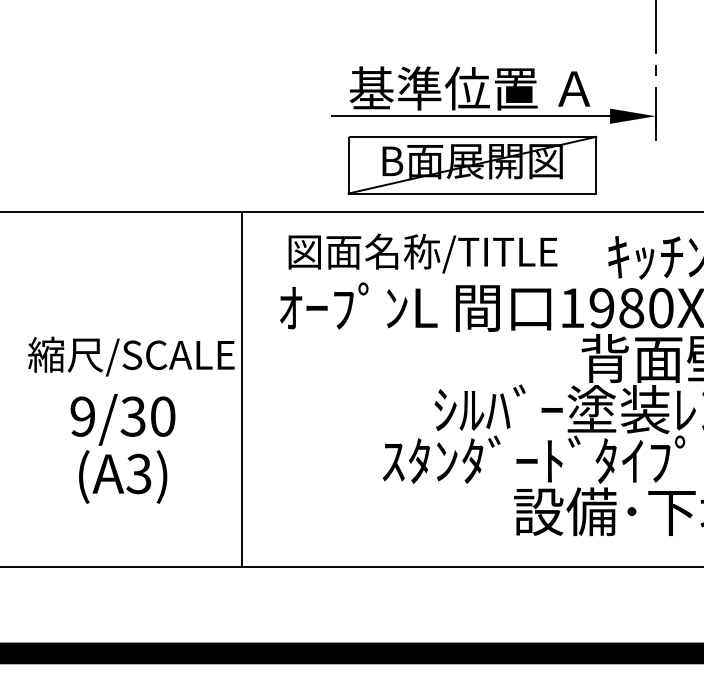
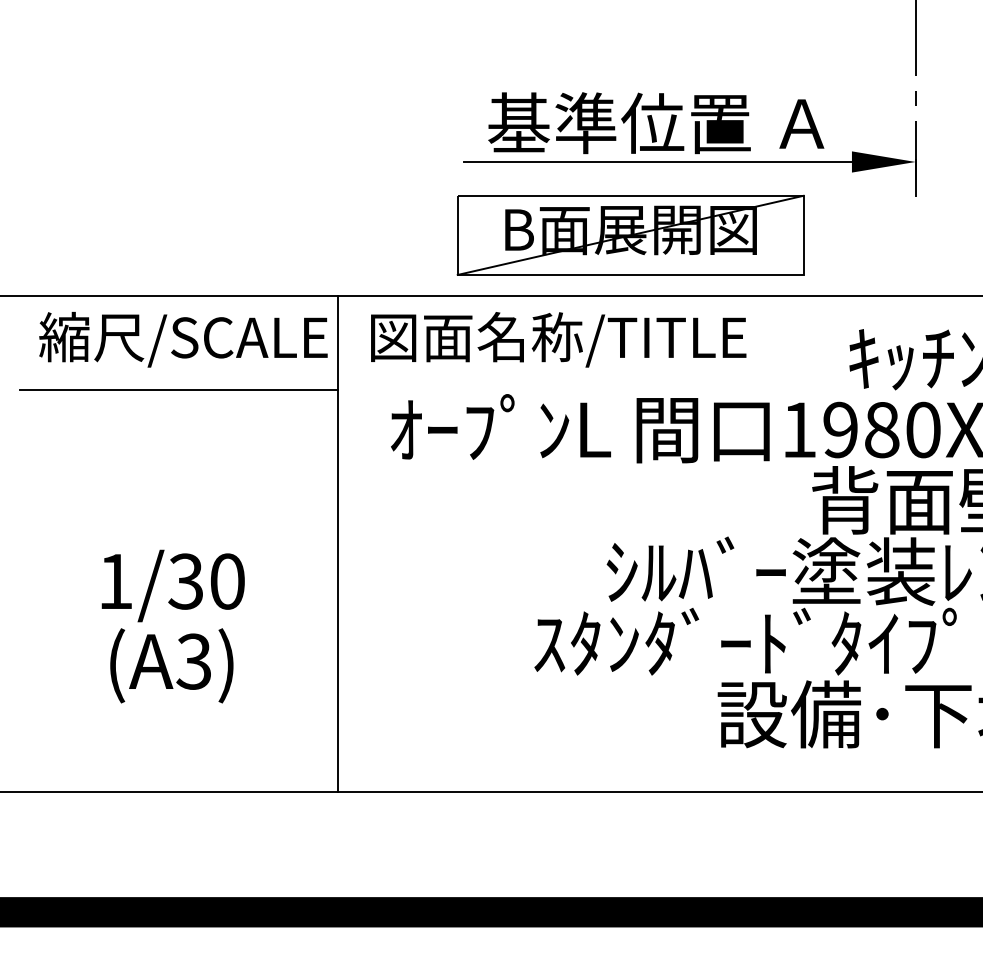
part: (472, 164) -> (630, 234), moved
text: (422, 253) -> (558, 339), moved
line: (127, 279) -> (178, 389), added
text: (131, 356) -> (183, 339), moved
text: (82, 416) -> (115, 581), 9/30 -> 1/30

